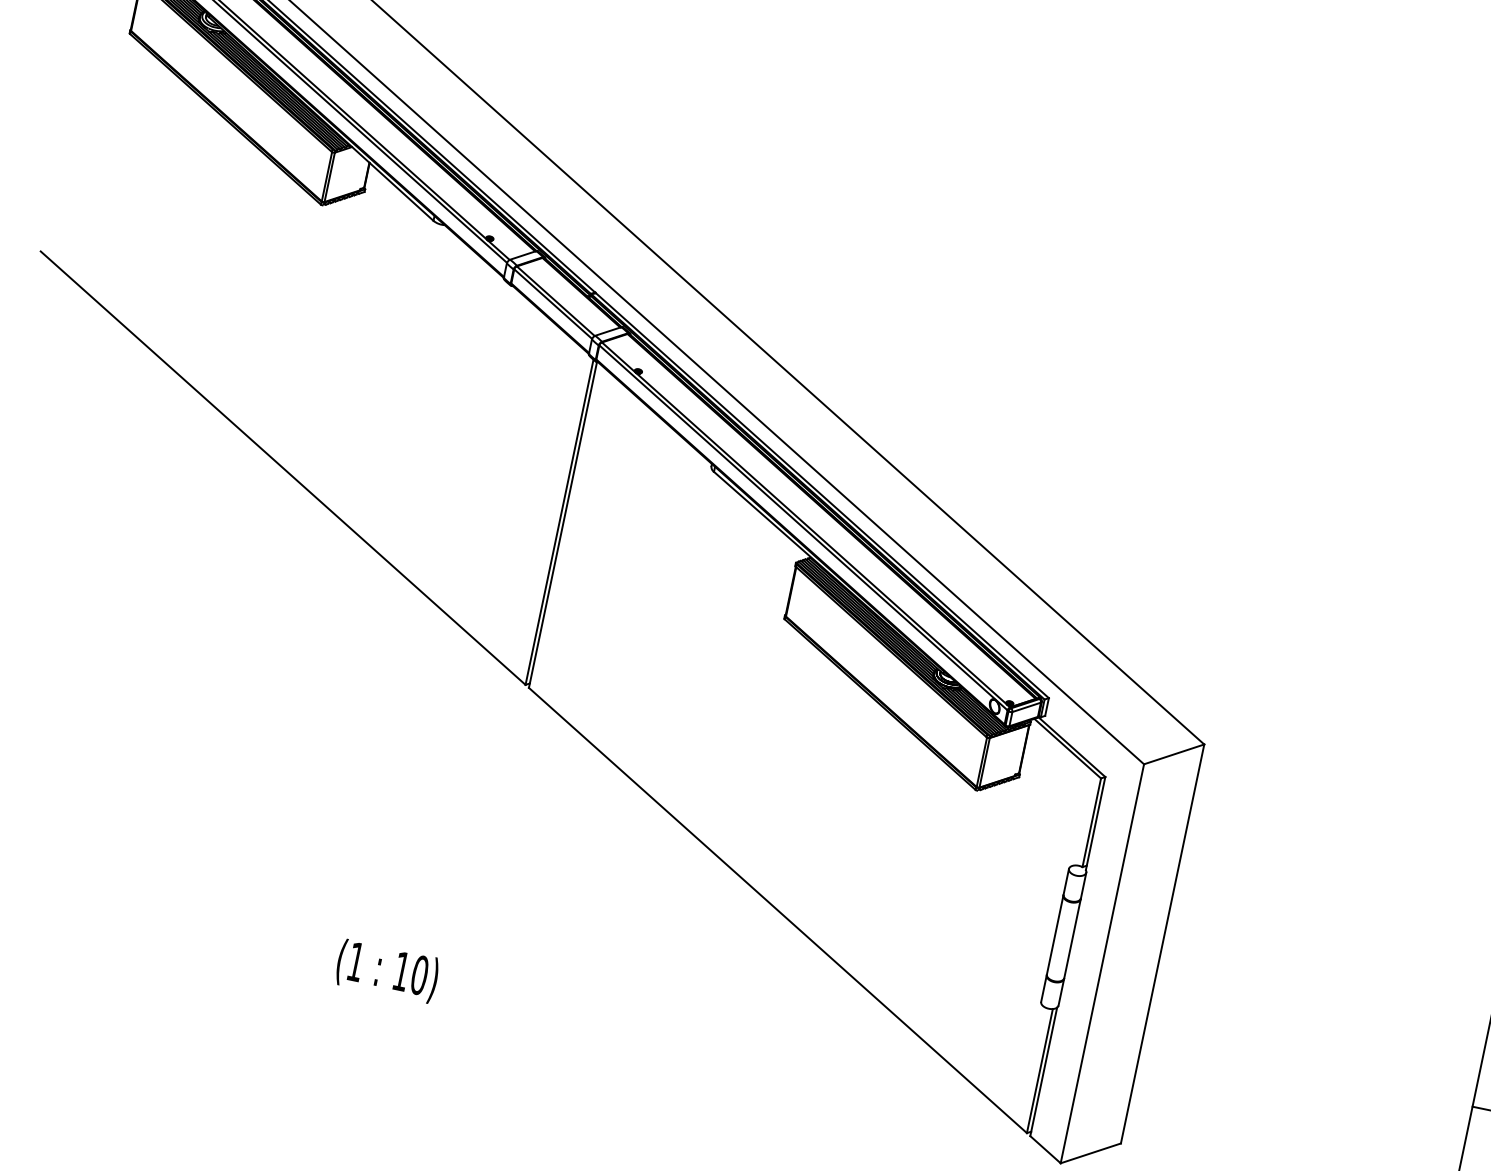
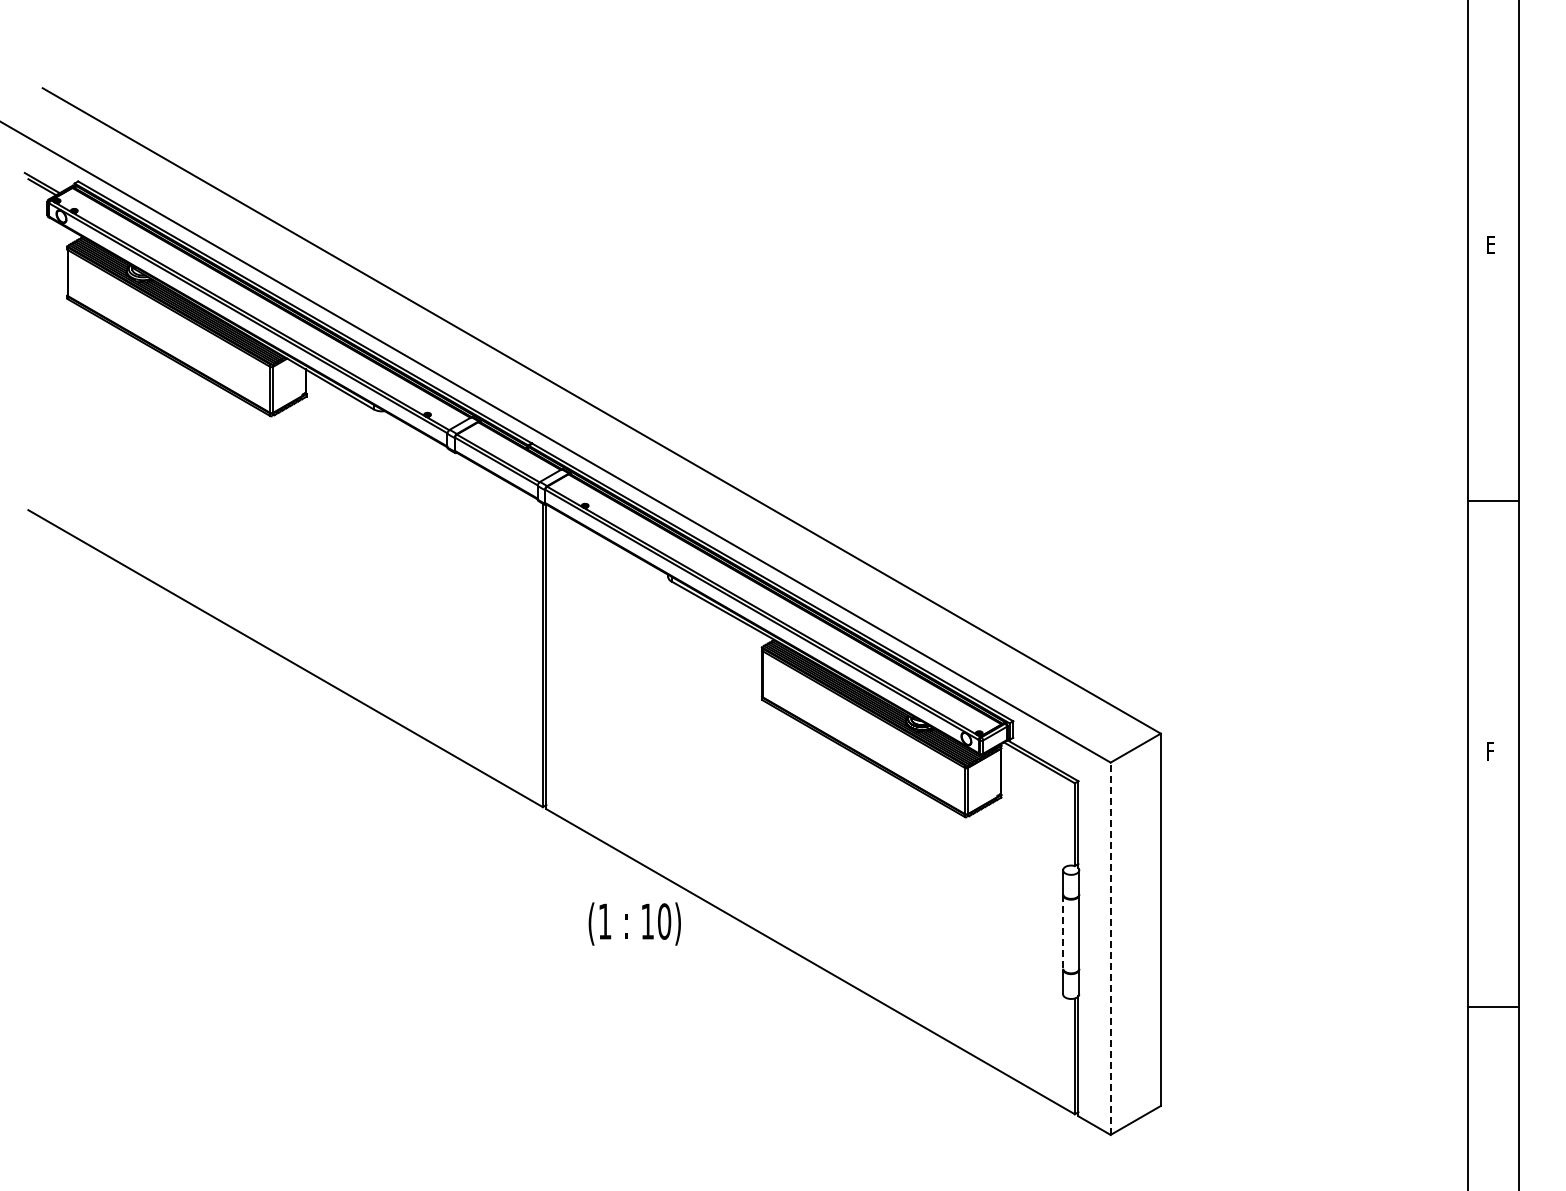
line: (1055, 934) -> (1063, 931), solid -> dashed
line: (1102, 963) -> (1110, 948), solid -> dashed
text: (387, 970) -> (634, 923), moved

